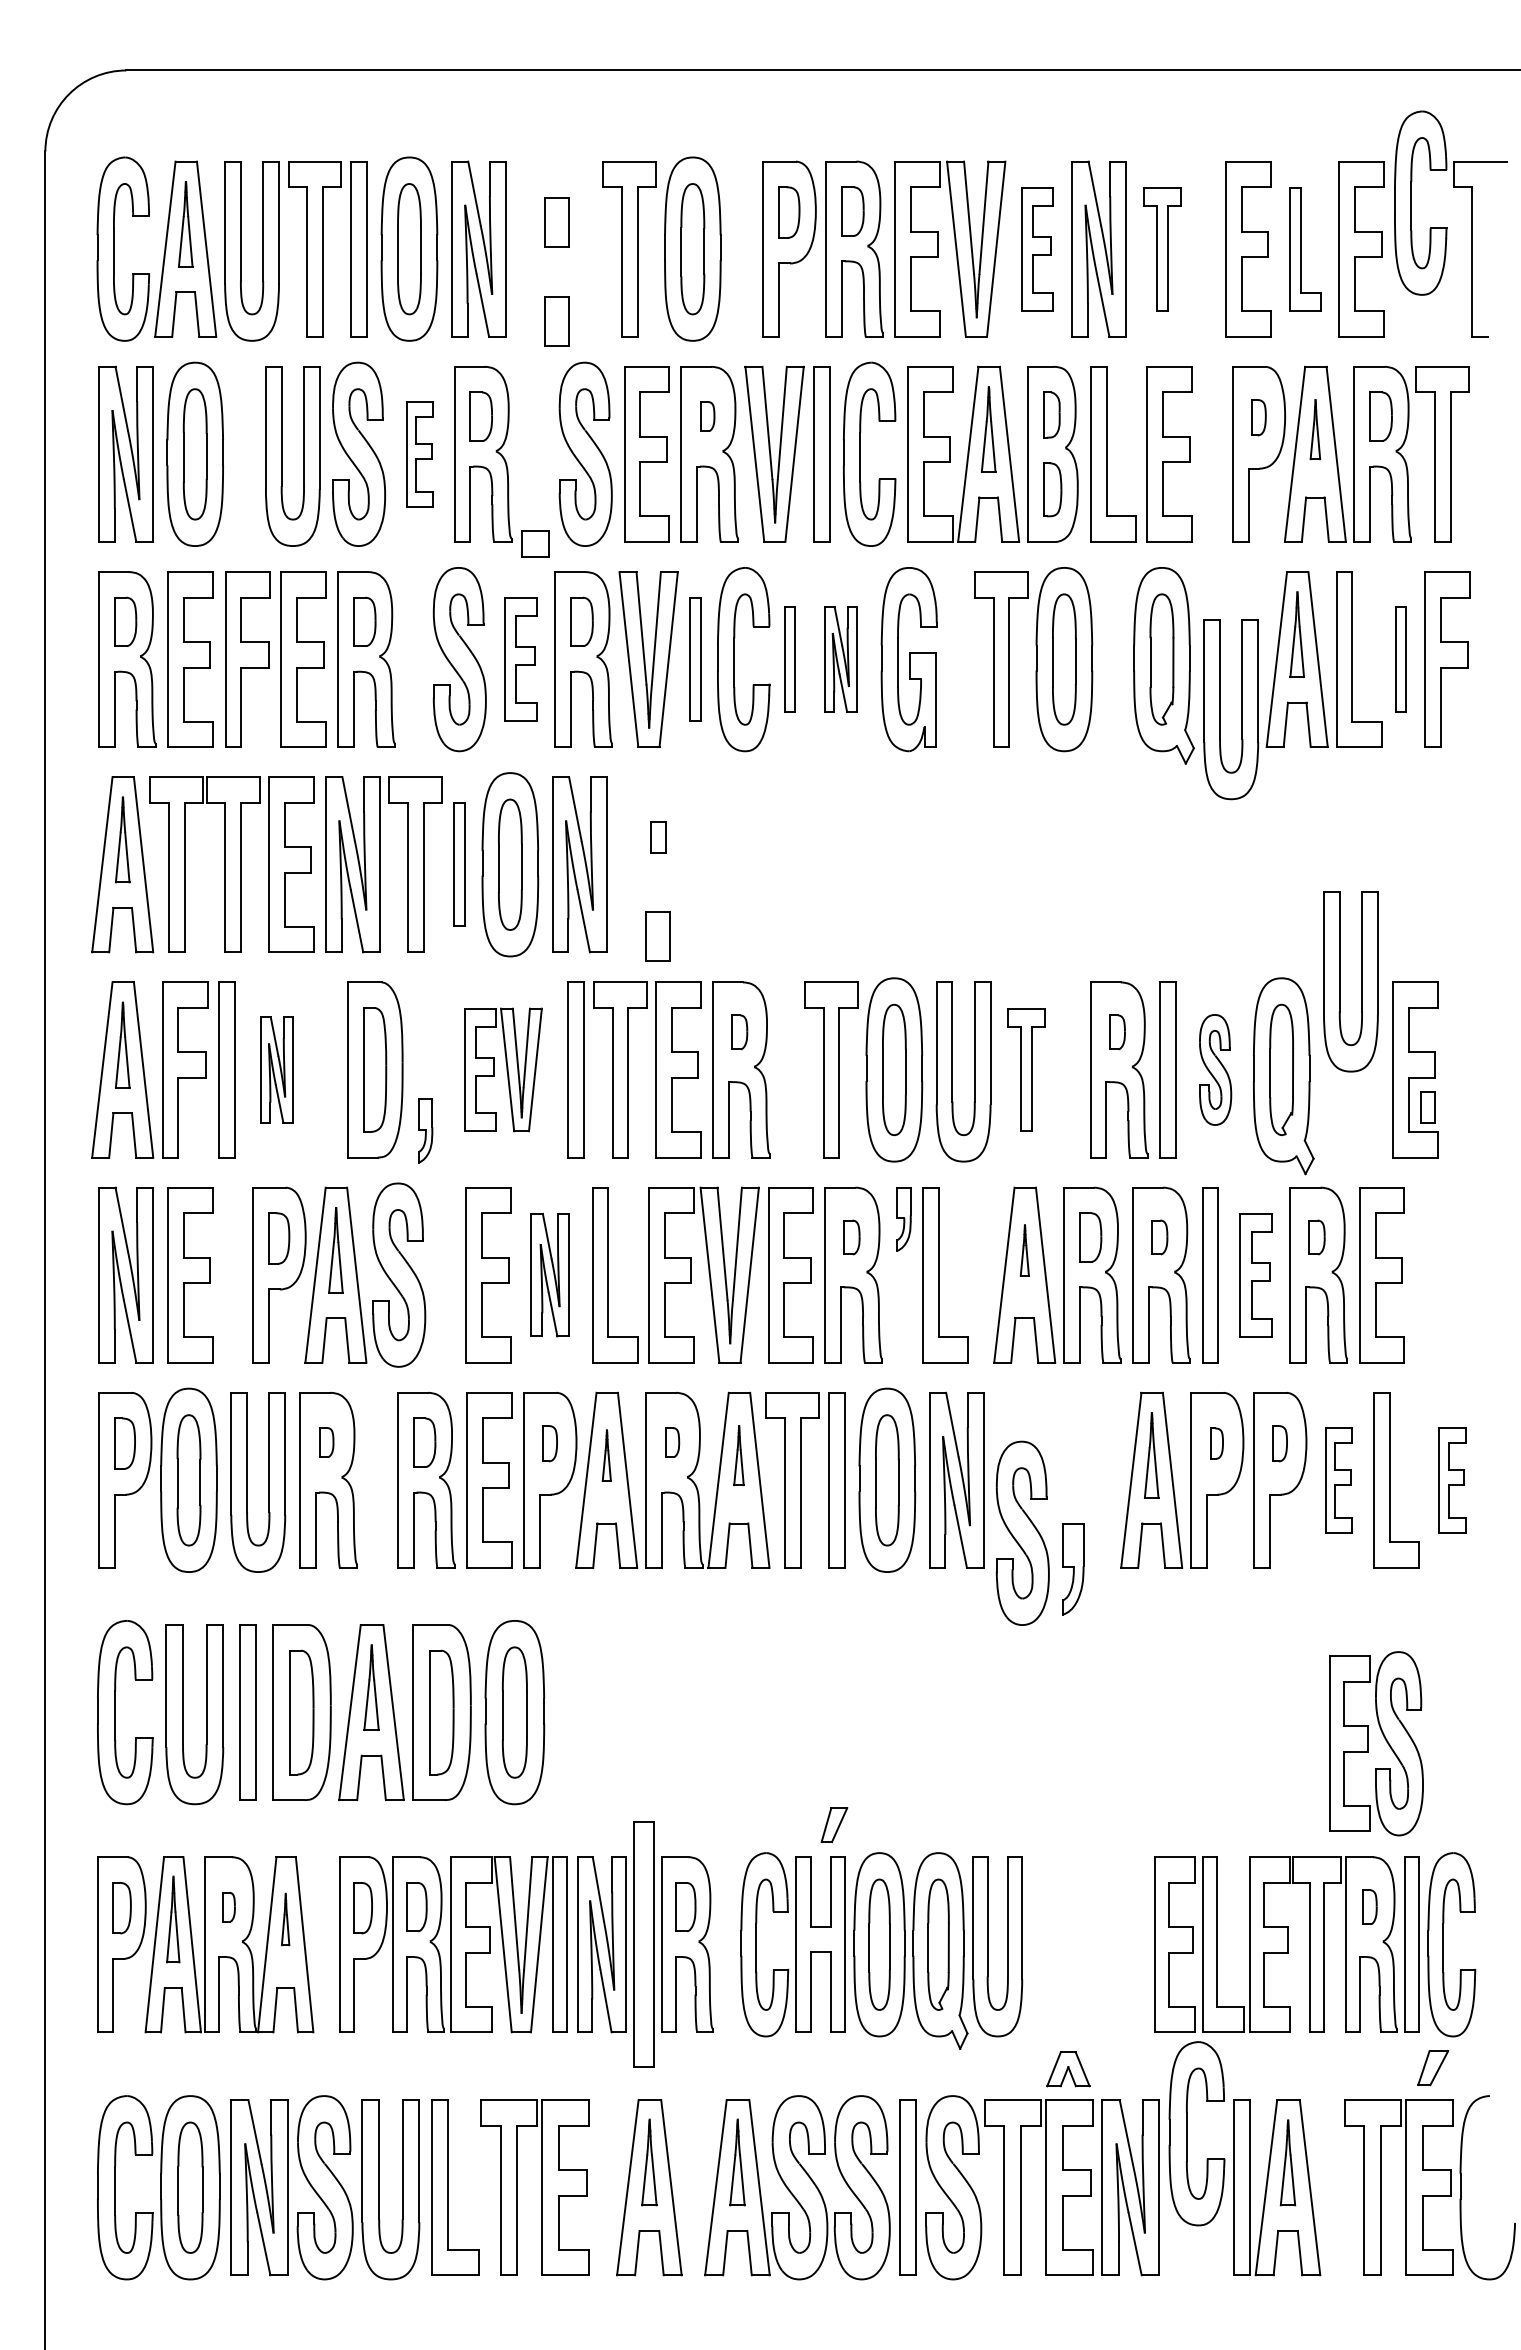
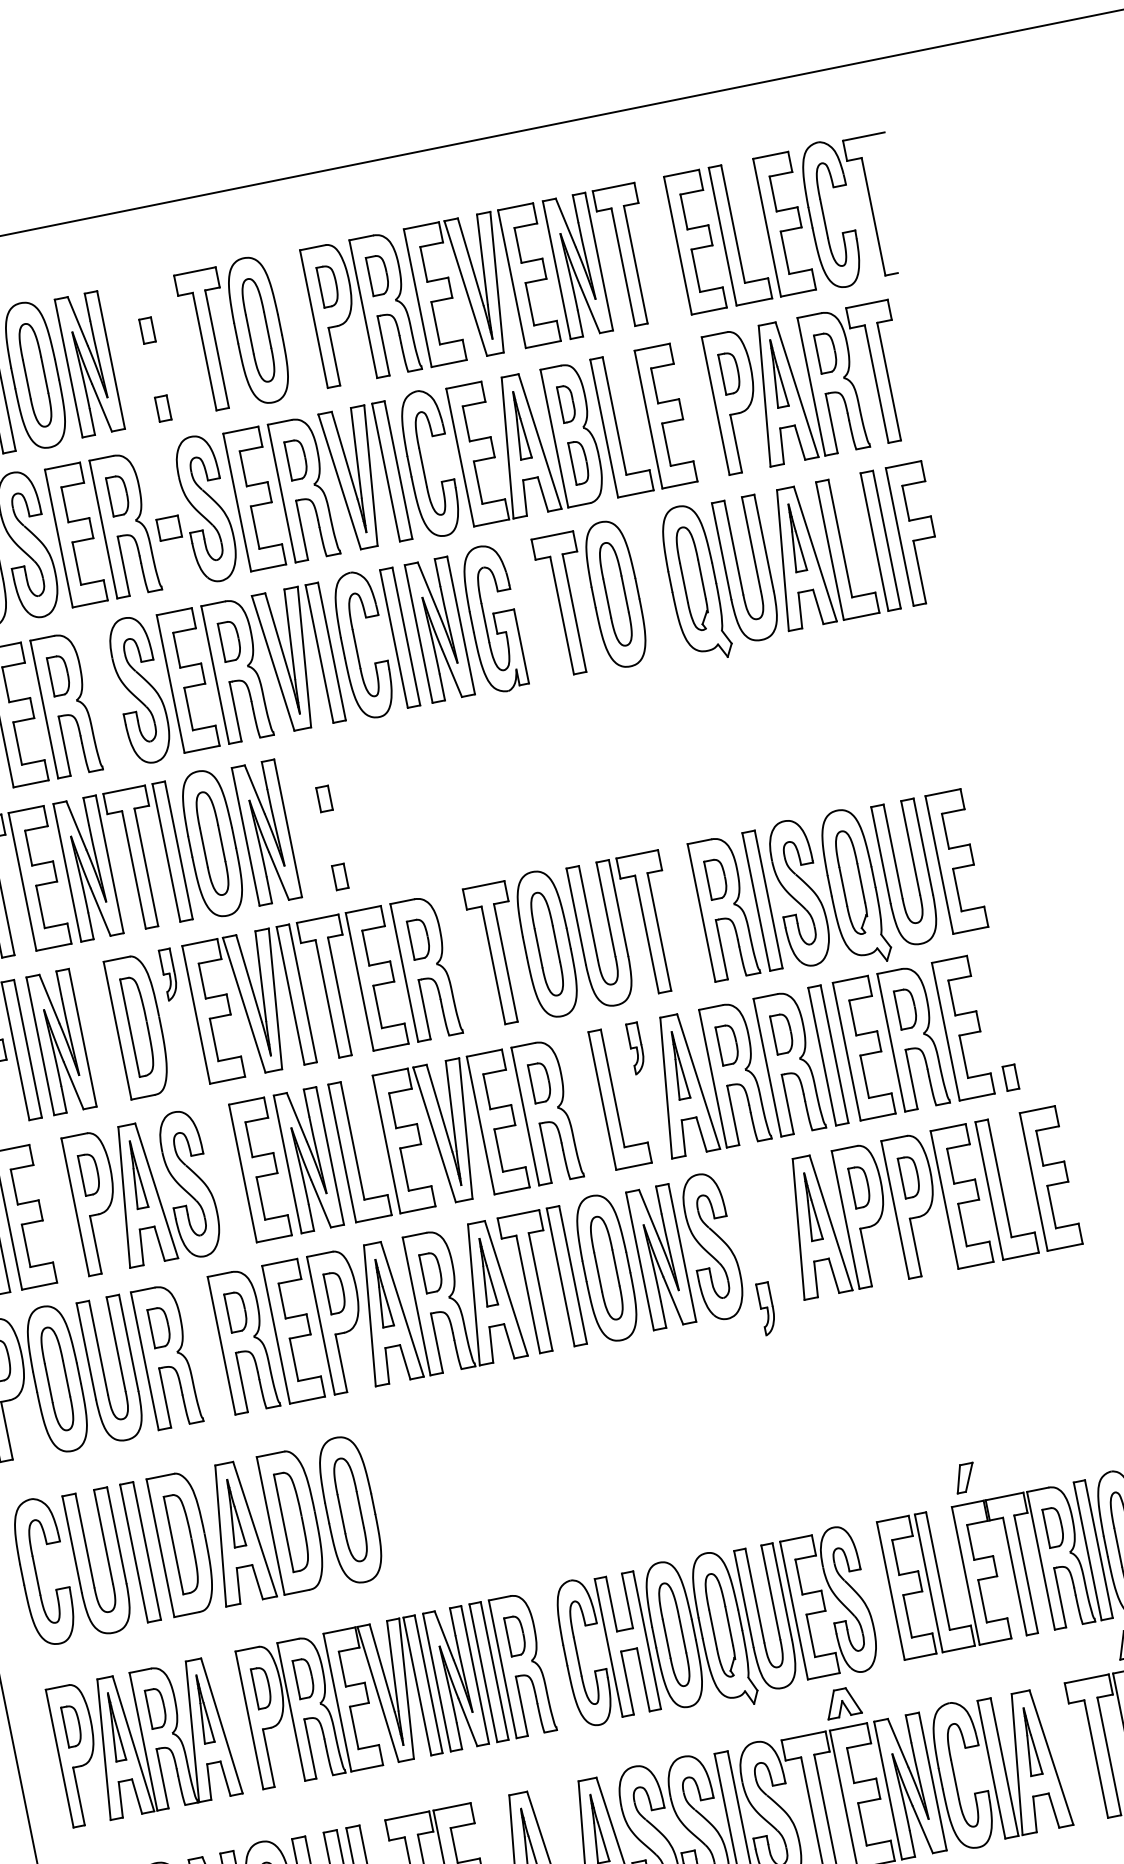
part: (1411, 202) -> (823, 215), moved
part: (557, 222) -> (147, 330), size x0.62
part: (1037, 249) -> (529, 275), size x1.43
part: (1161, 249) -> (627, 256), size x1.43
part: (1305, 249) -> (740, 233), size x1.43
part: (557, 321) -> (163, 408), size x0.62
part: (707, 416) -> (296, 459), size x1.67
part: (1258, 417) -> (730, 373), size x1.43
part: (1315, 429) -> (776, 373), size x1.43
part: (419, 454) -> (75, 535), size x1.67
part: (535, 543) -> (169, 527), moved
part: (520, 659) -> (187, 680), size x1.43
part: (695, 659) -> (325, 652), size x1.43
part: (789, 659) -> (399, 637), size x1.67
part: (840, 659) -> (439, 629), size x1.67
part: (1400, 659) -> (880, 540), size x1.67
part: (1241, 709) -> (755, 567), moved
part: (459, 864) -> (172, 851), size x1.43
part: (658, 936) -> (340, 876), size x0.62
part: (1340, 981) -> (898, 874), moved
part: (739, 1032) -> (419, 939), size x1.43
part: (1117, 1032) -> (716, 879), size x1.43
part: (276, 1069) -> (60, 1041), size x1.67
part: (503, 1069) -> (239, 1005), size x1.43
part: (1026, 1069) -> (650, 922), size x1.43
part: (1215, 1069) -> (799, 892), size x1.67
part: (1427, 1107) -> (1010, 1077), moved
part: (425, 1130) -> (169, 974), moved
part: (903, 1219) -> (636, 1048), moved
part: (851, 1237) -> (539, 1082), size x1.43
part: (1159, 1237) -> (782, 1033), size x1.43
part: (1316, 1237) -> (905, 1008), size x1.43
part: (1024, 1250) -> (678, 1065), size x1.67
part: (549, 1274) -> (308, 1159), size x1.43
part: (1255, 1275) -> (863, 1048), size x1.43
part: (326, 1442) -> (159, 1327), size x1.67
part: (672, 1442) -> (431, 1272), size x1.67
part: (549, 1443) -> (335, 1292), size x1.43
part: (1216, 1443) -> (859, 1186), size x1.67
part: (1279, 1443) -> (909, 1176), size x1.43
part: (606, 1455) -> (381, 1293), size x1.67
part: (738, 1455) -> (485, 1272), size x1.43
part: (1338, 1480) -> (961, 1196), size x1.67
part: (1452, 1480) -> (1051, 1178), size x1.67
part: (1022, 1532) -> (712, 1246), moved
part: (1073, 1569) -> (767, 1308), size x0.71
part: (1368, 1743) -> (824, 1604), moved
part: (834, 1825) -> (965, 1478), moved
part: (228, 1907) -> (156, 1708), size x1.67
part: (1369, 1907) -> (1053, 1527), size x1.43
part: (285, 1919) -> (202, 1709), size x1.67
part: (643, 1944) -> (488, 1672), size x0.71
part: (1187, 2133) -> (955, 1776), moved

